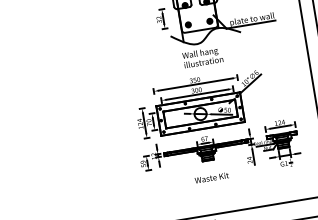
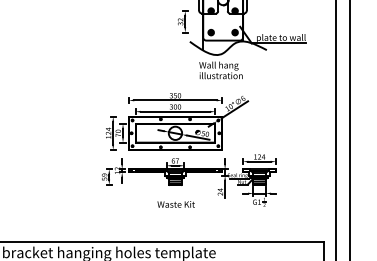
part: (215, 127) -> (189, 150), moved

